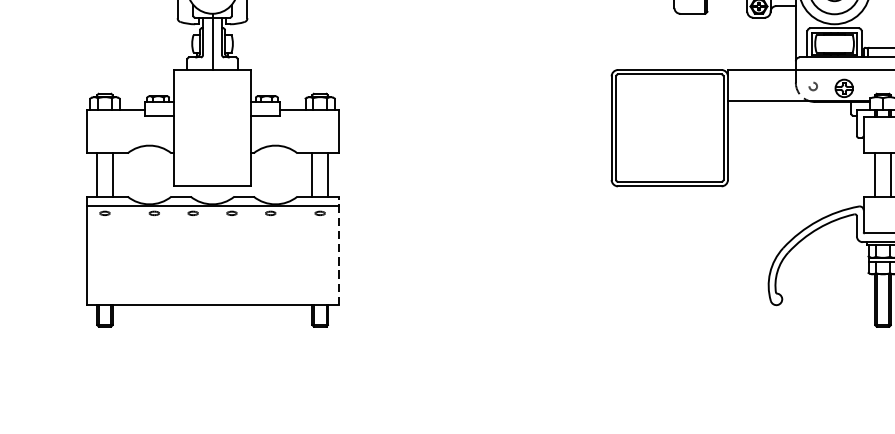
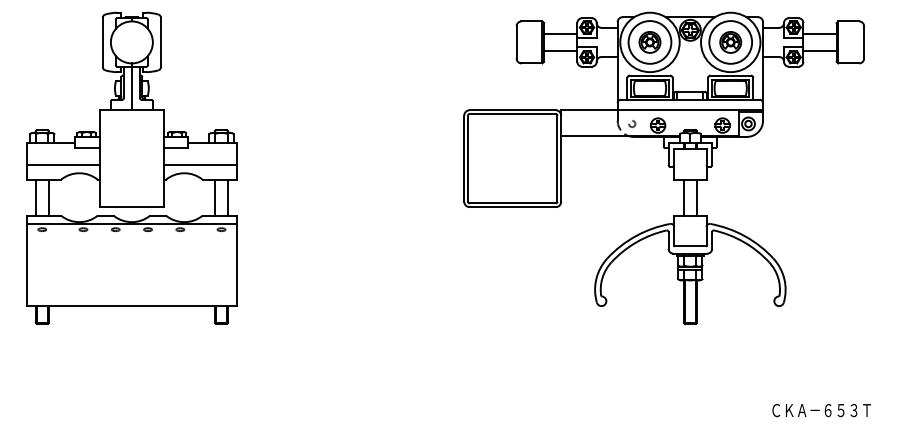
line: (129, 136) -> (62, 165), added
line: (294, 136) -> (200, 165), added
line: (338, 250) -> (236, 260), dashed -> solid

